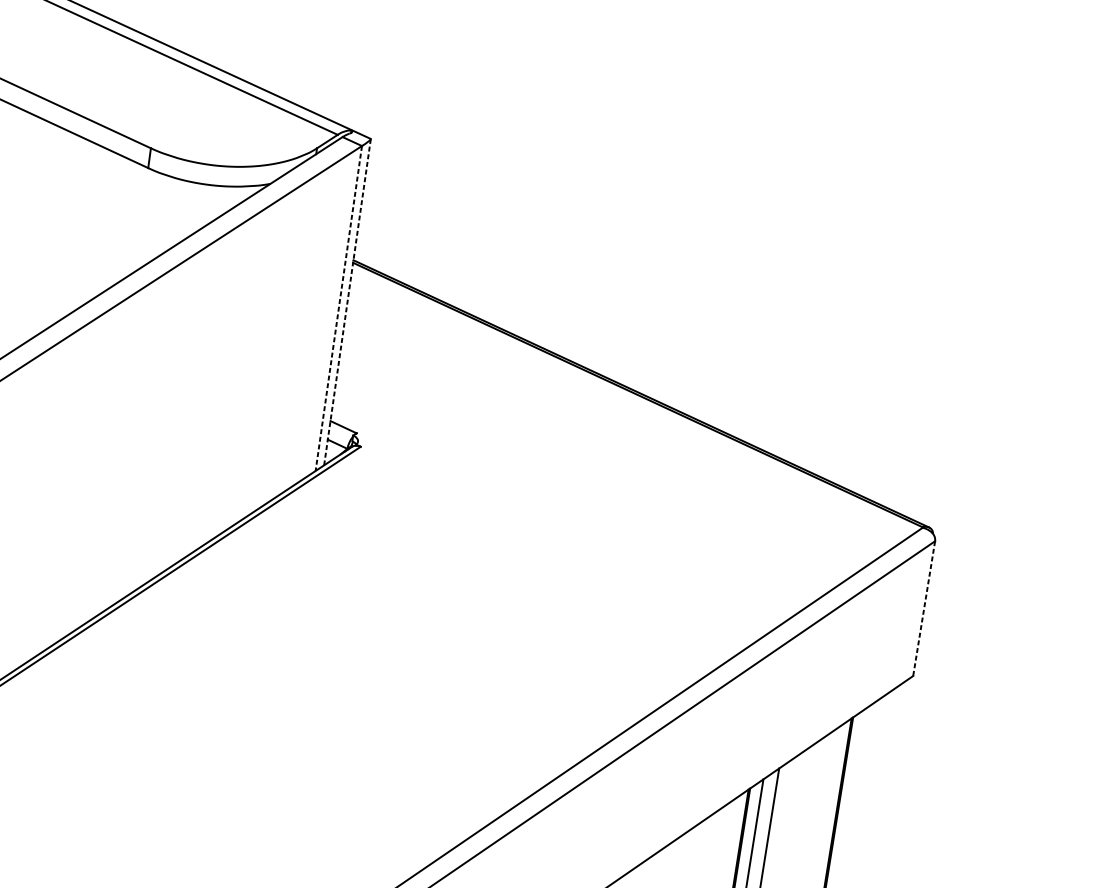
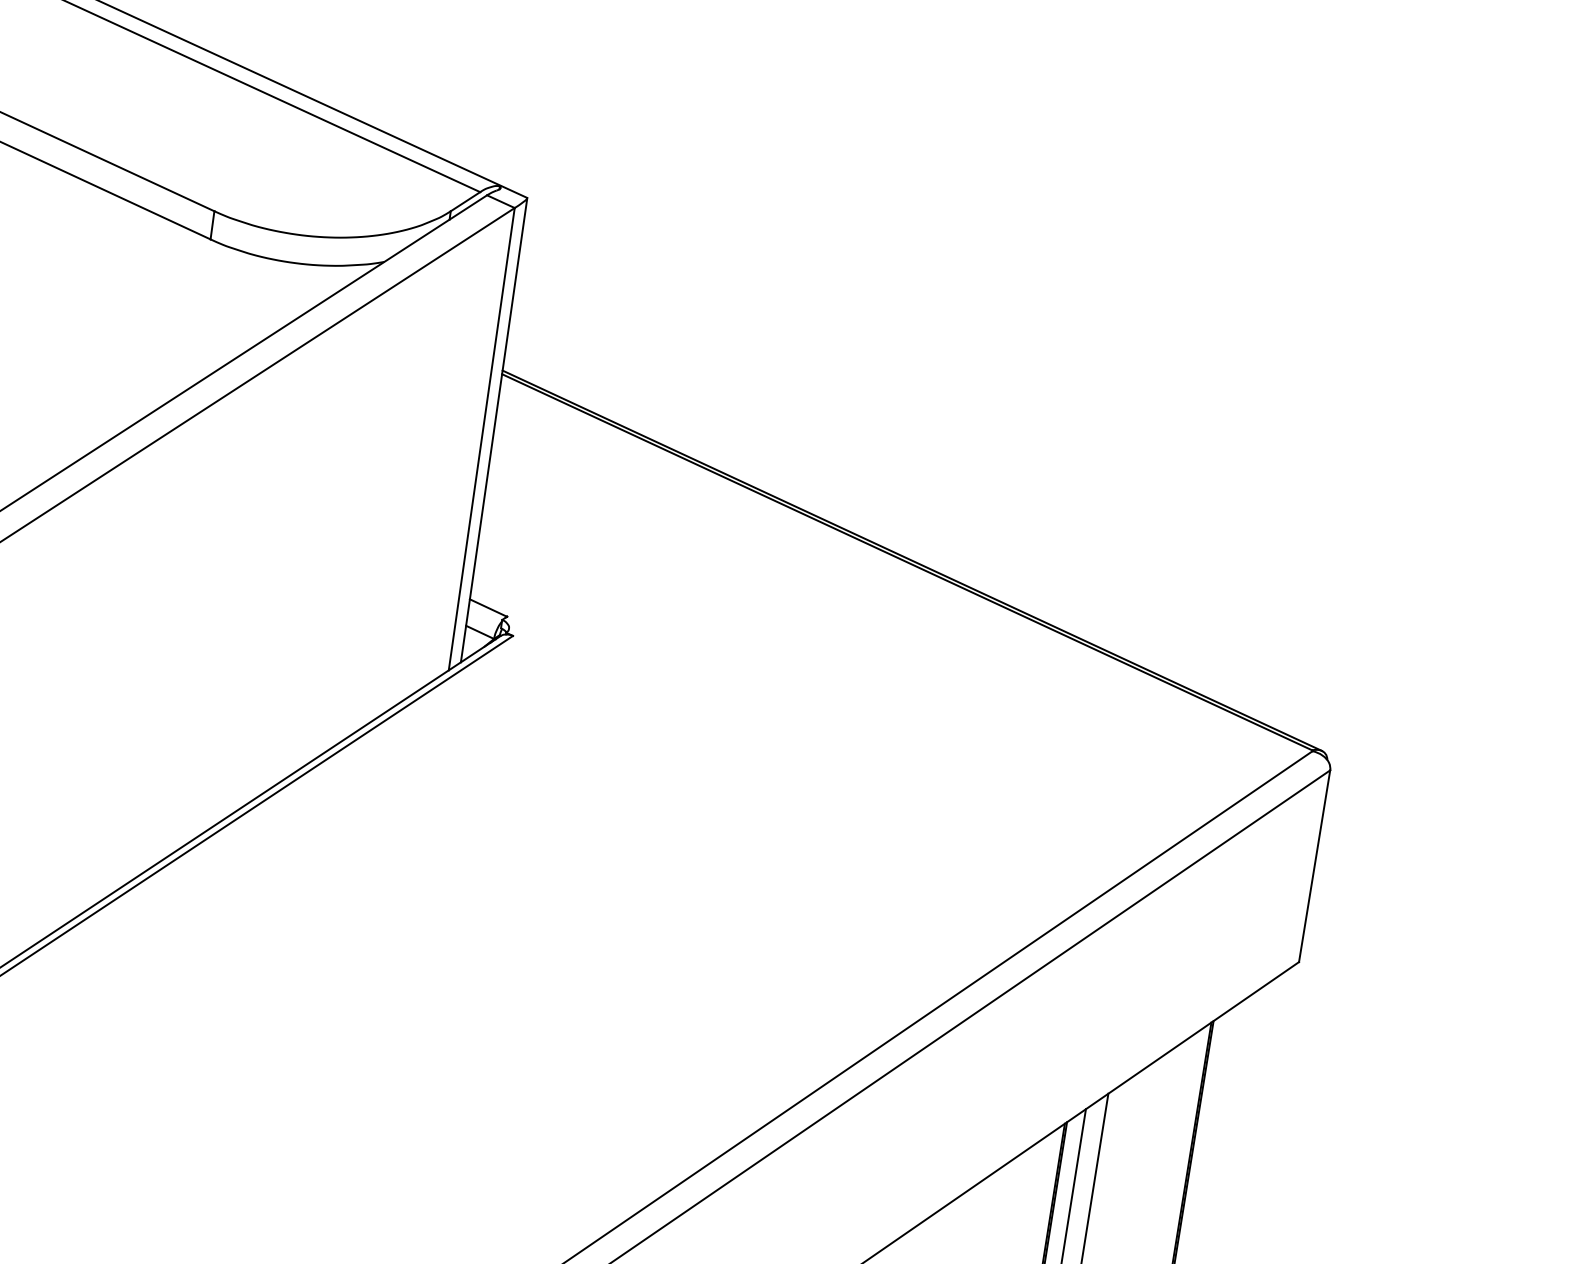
line: (347, 301) -> (494, 429), dashed -> solid
line: (338, 308) -> (481, 439), dashed -> solid
line: (924, 608) -> (1314, 866), dashed -> solid

